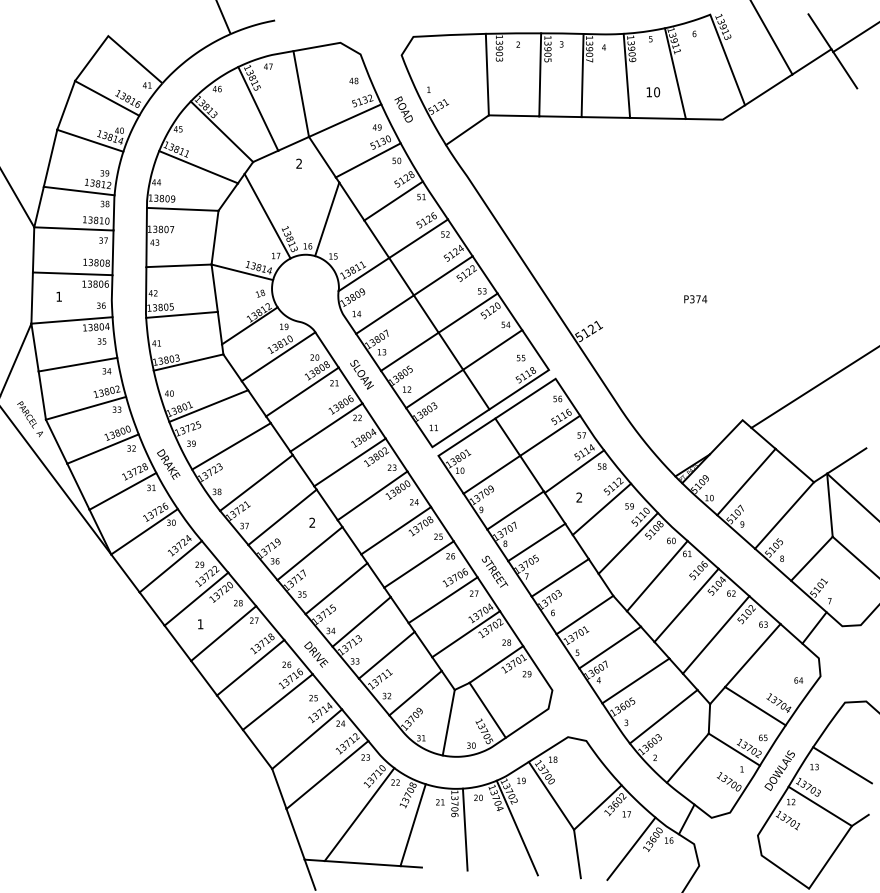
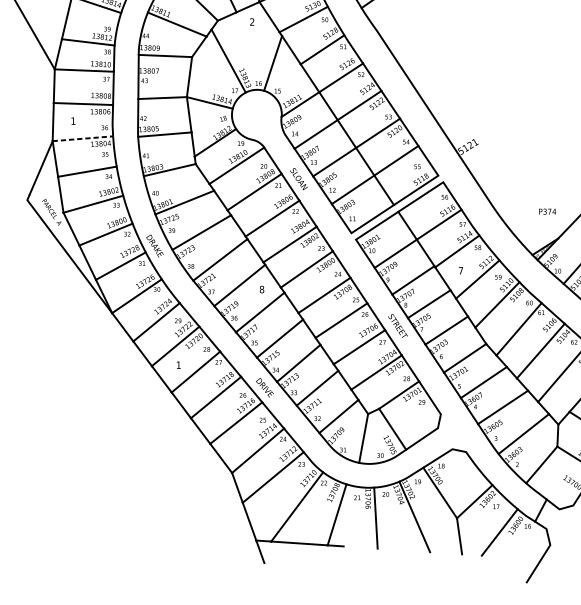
text: (695, 299) -> (547, 211), moved
line: (72, 320) -> (83, 138), solid -> dashed
text: (579, 497) -> (461, 270), 2 -> 7
text: (312, 522) -> (262, 289), 2 -> 8

